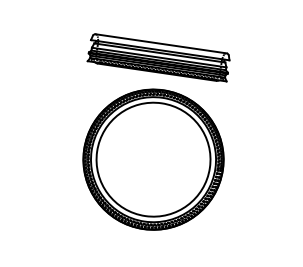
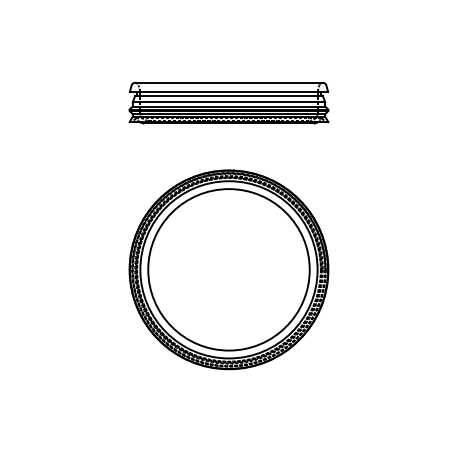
part: (158, 57) -> (228, 102), moved

